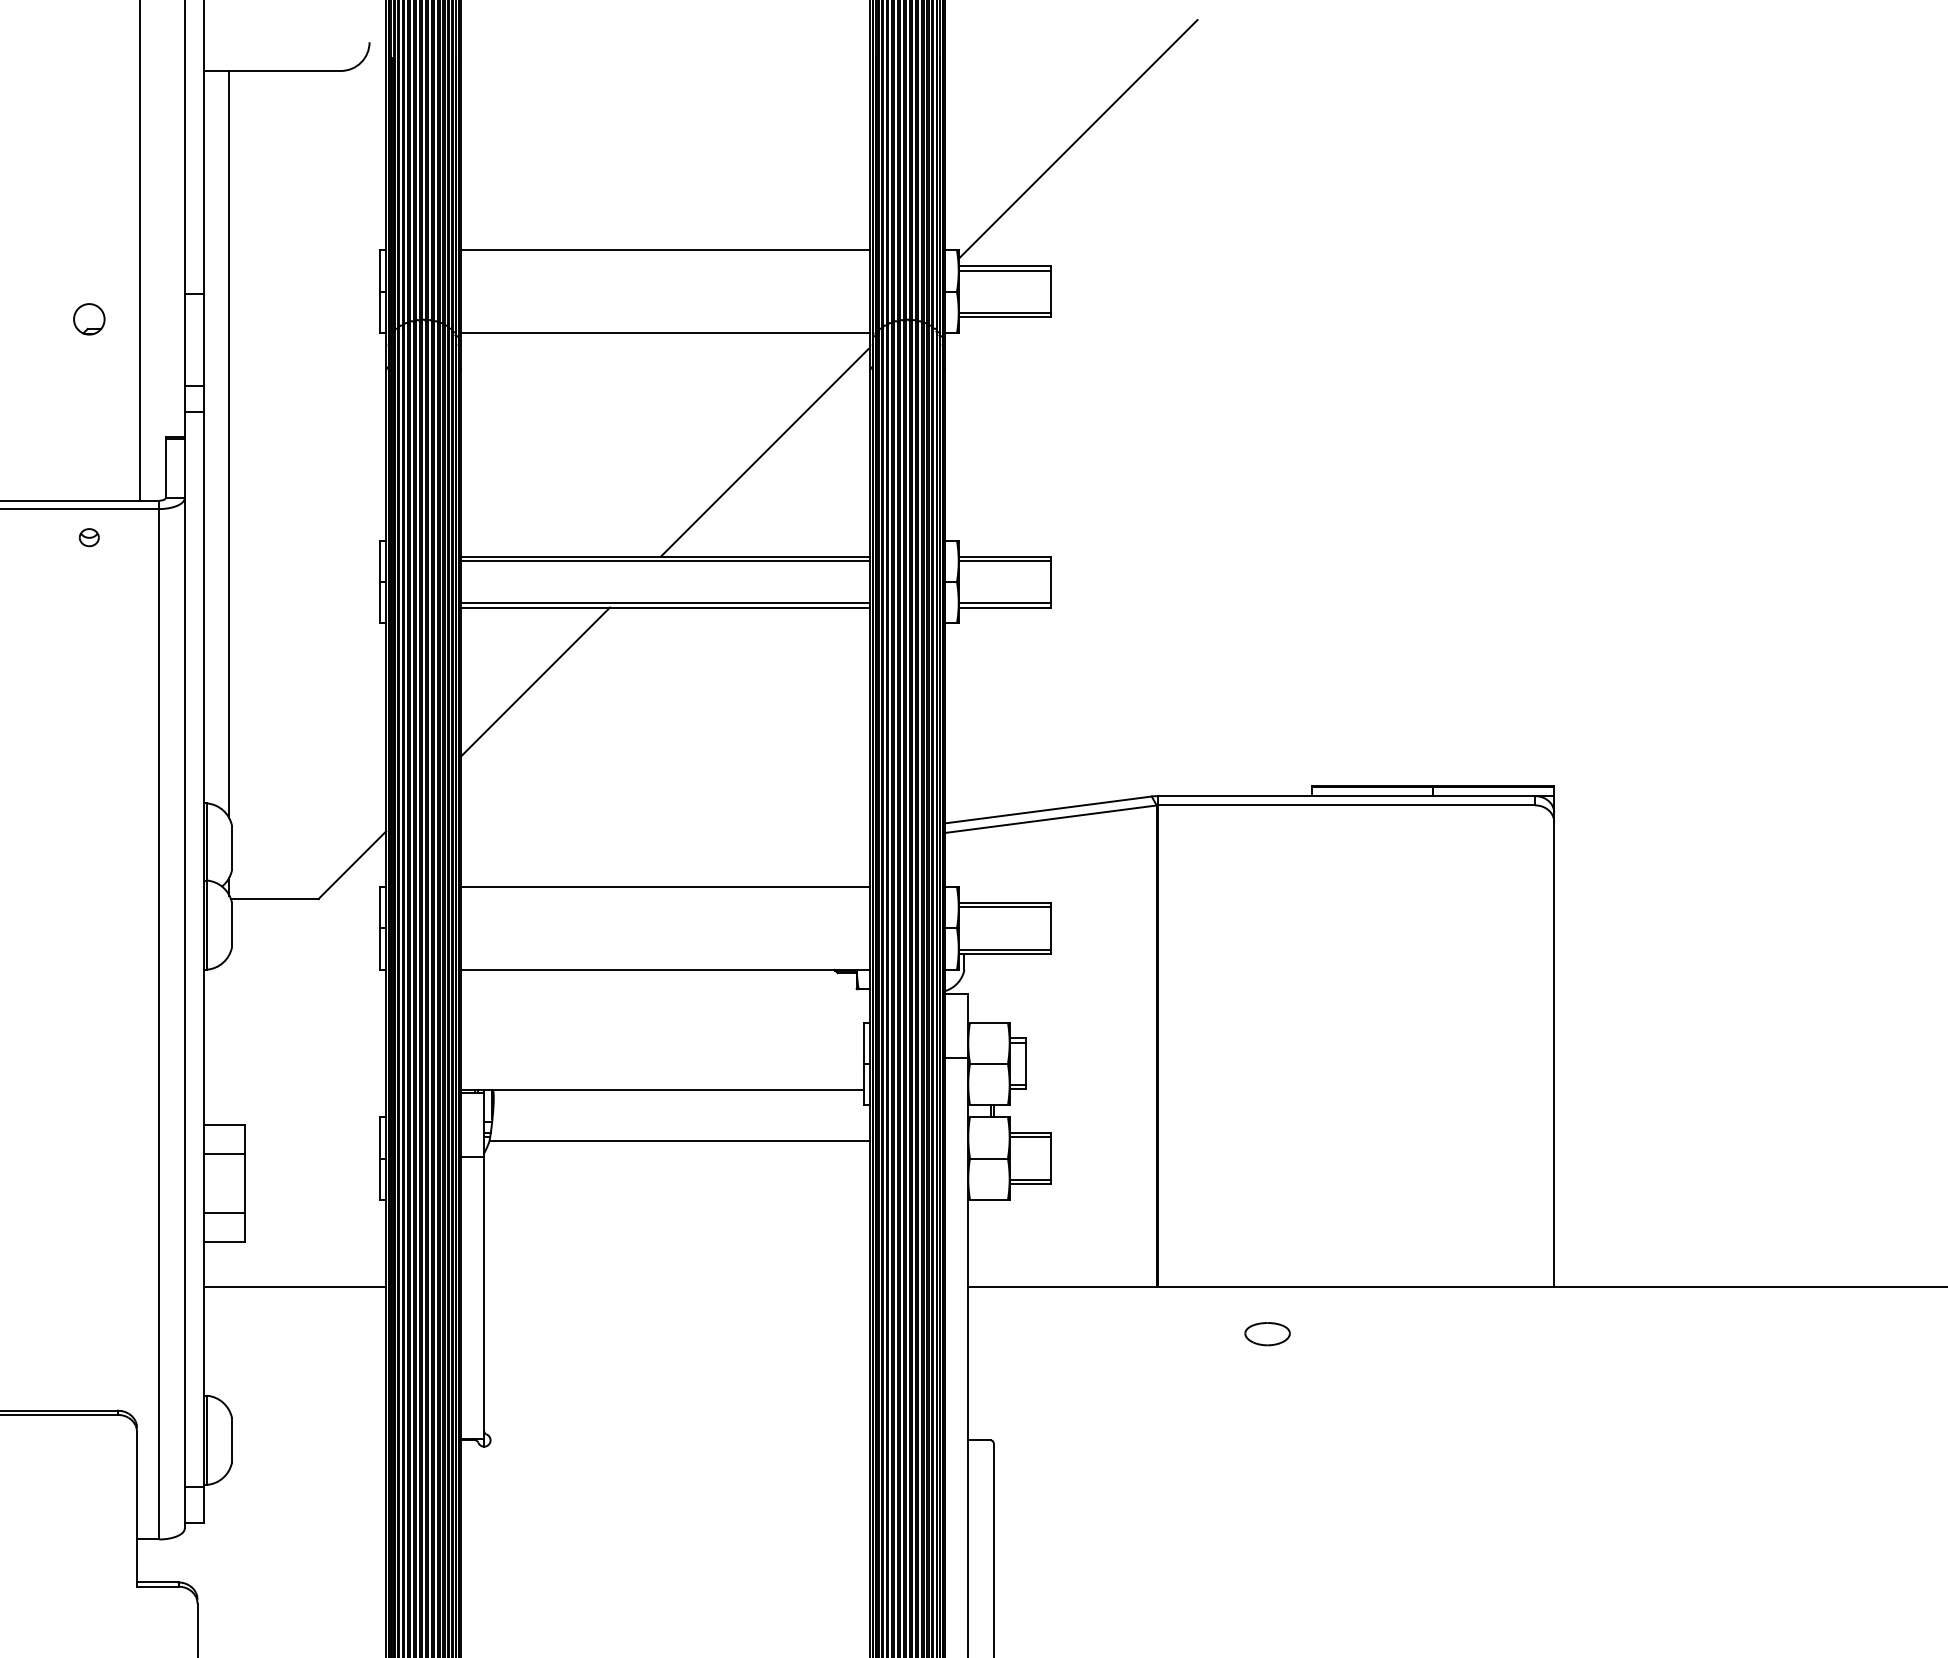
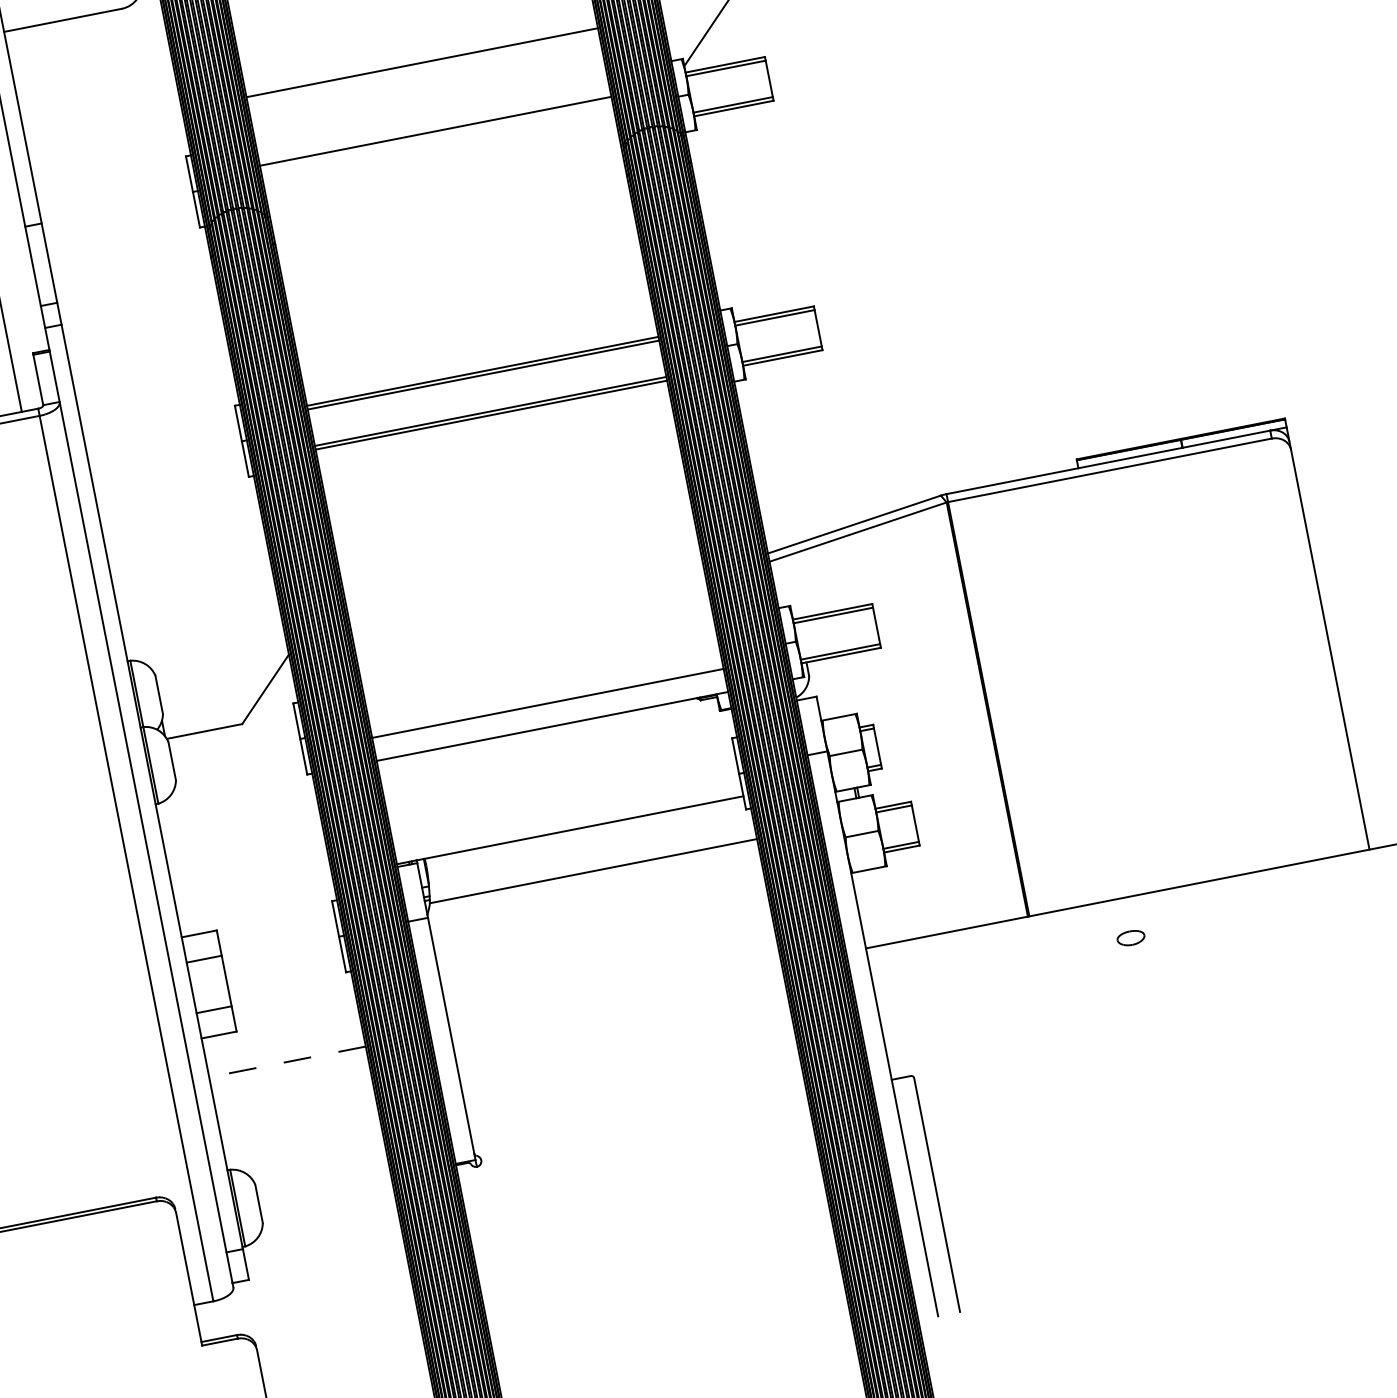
line: (665, 250) -> (422, 62), moved
line: (665, 333) -> (435, 131), moved
line: (229, 444) -> (89, 348), removed
line: (764, 452) -> (550, 265), removed
line: (535, 681) -> (391, 500), removed
line: (665, 887) -> (547, 703), moved
line: (294, 1287) -> (287, 1062), solid -> dashed
part: (1267, 1334) -> (1131, 938), size x0.7

